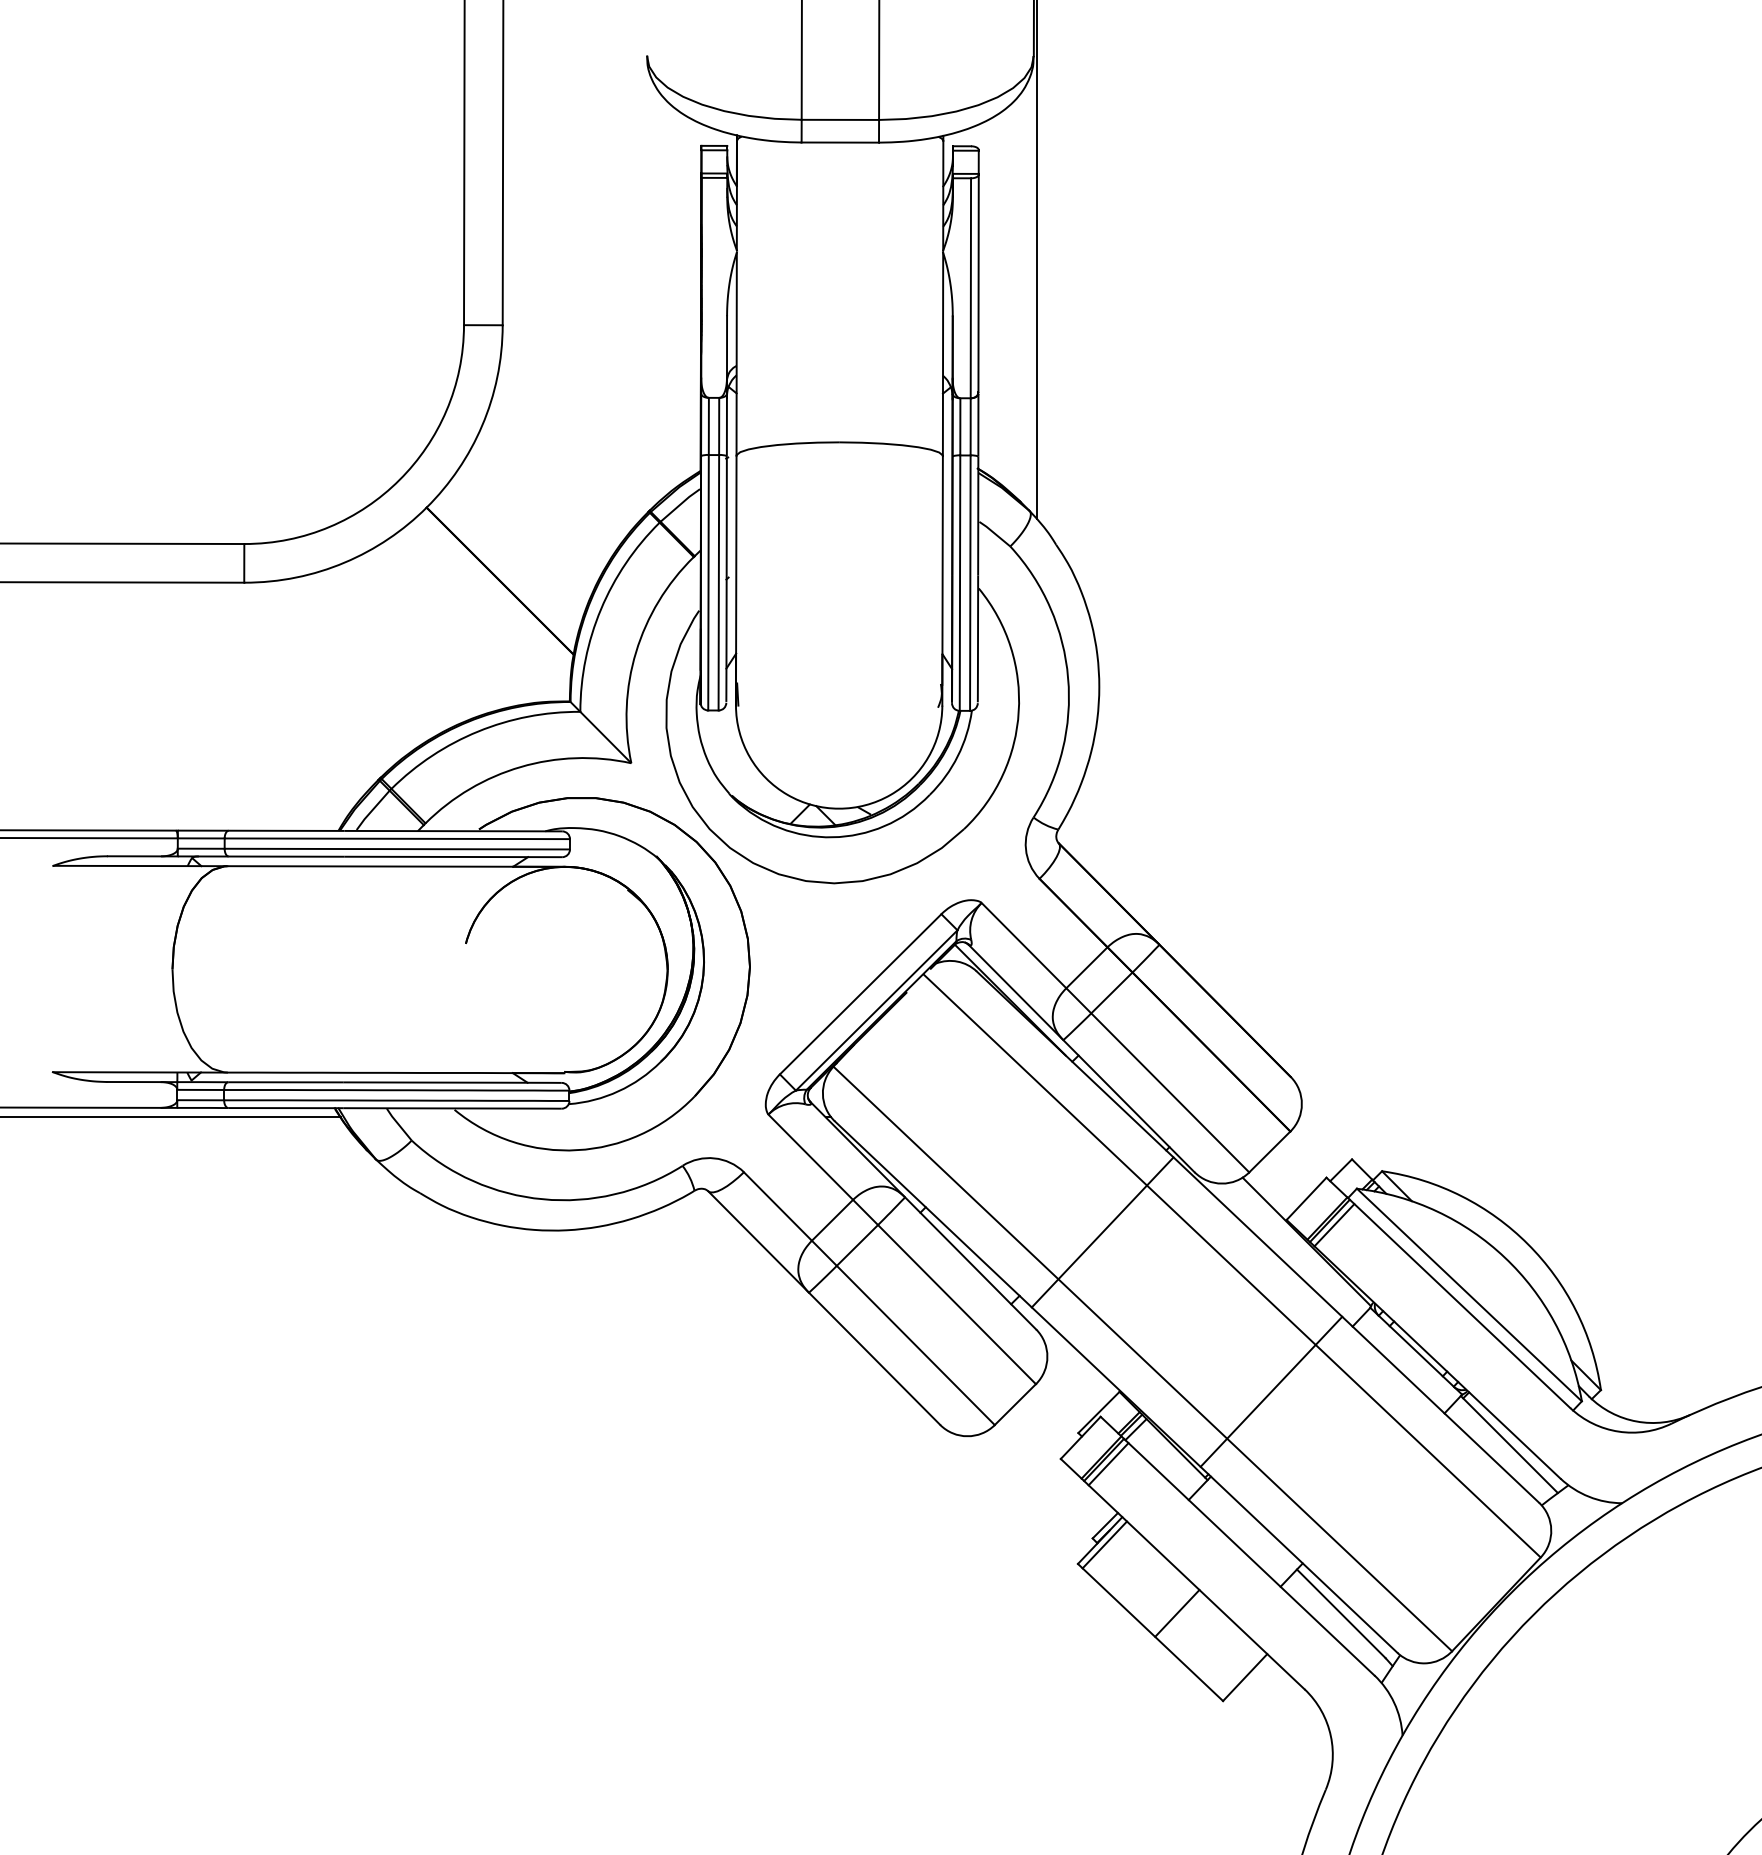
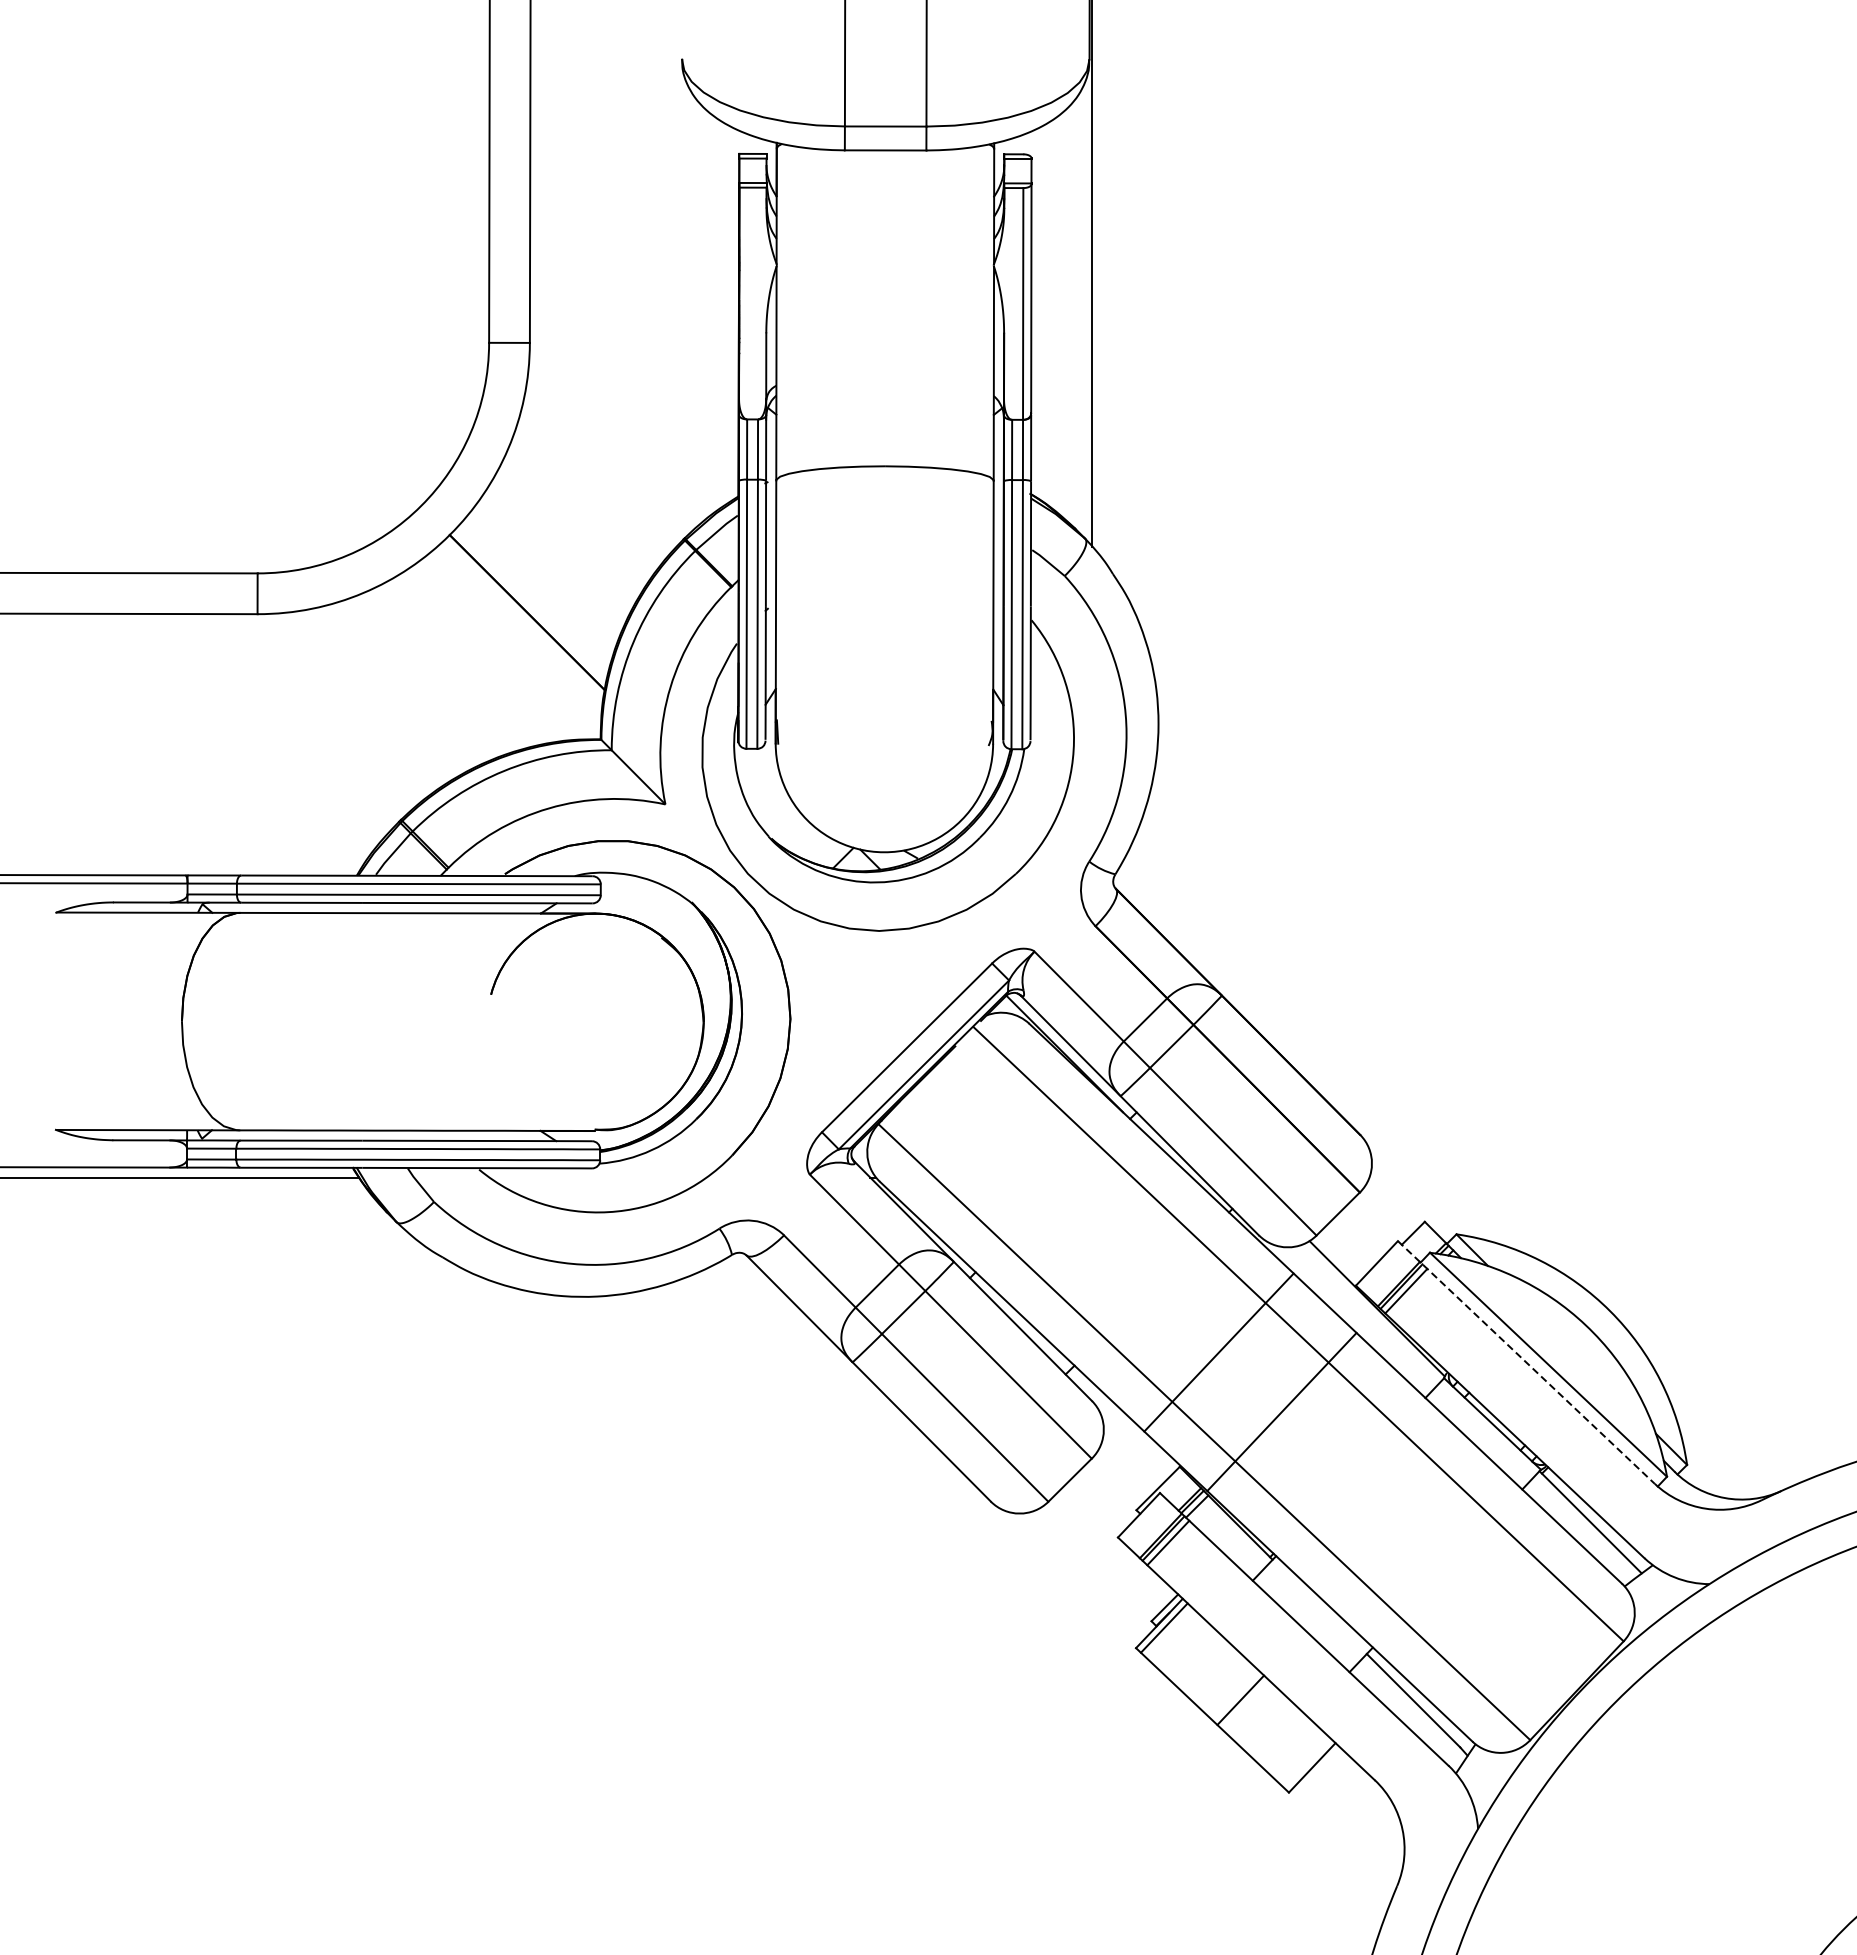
line: (1102, 1232) -> (1218, 1352), moved
line: (1448, 1292) -> (1526, 1362), solid -> dashed
line: (1271, 1391) -> (1282, 1411), moved

